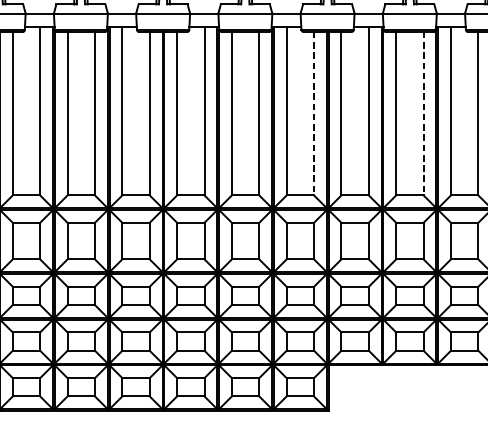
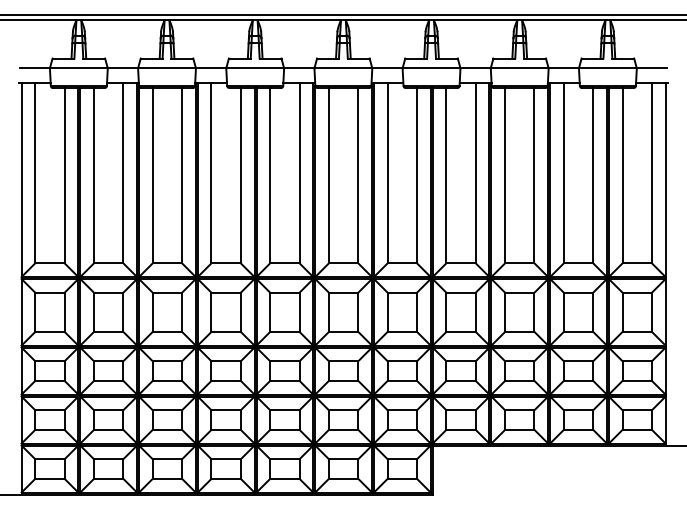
line: (314, 113) -> (417, 175), dashed -> solid
line: (423, 113) -> (534, 175), dashed -> solid

